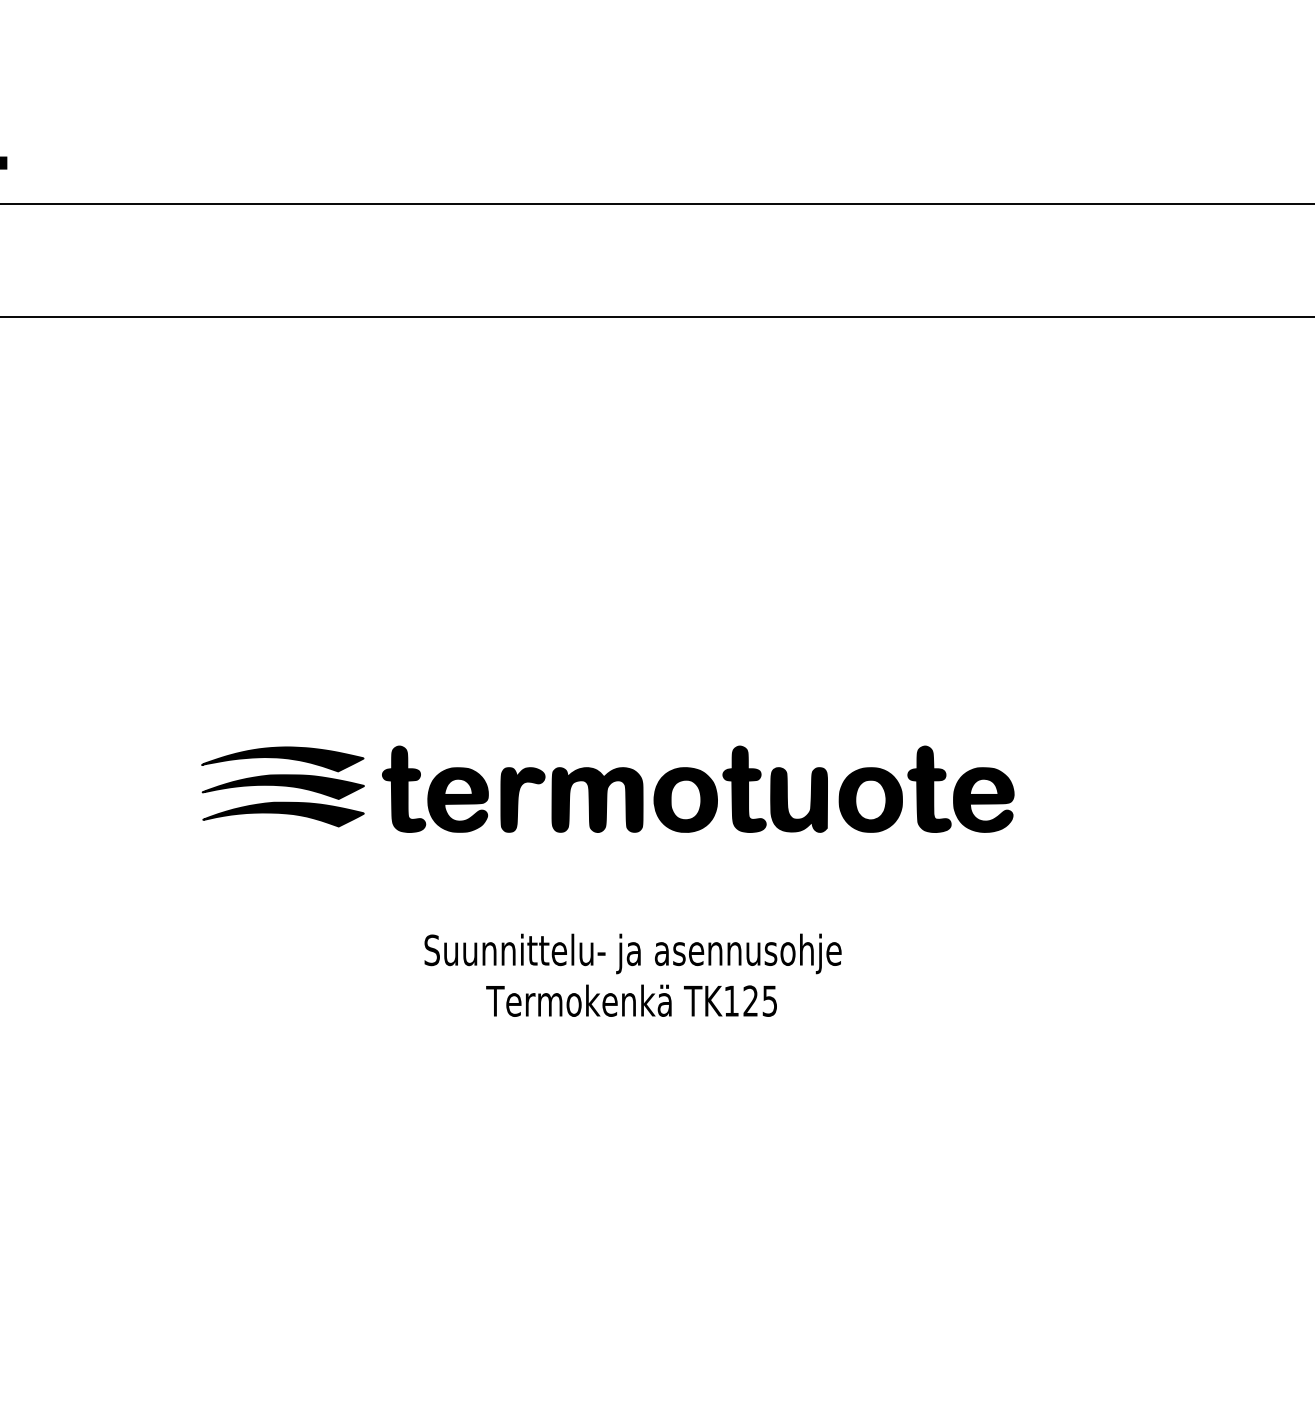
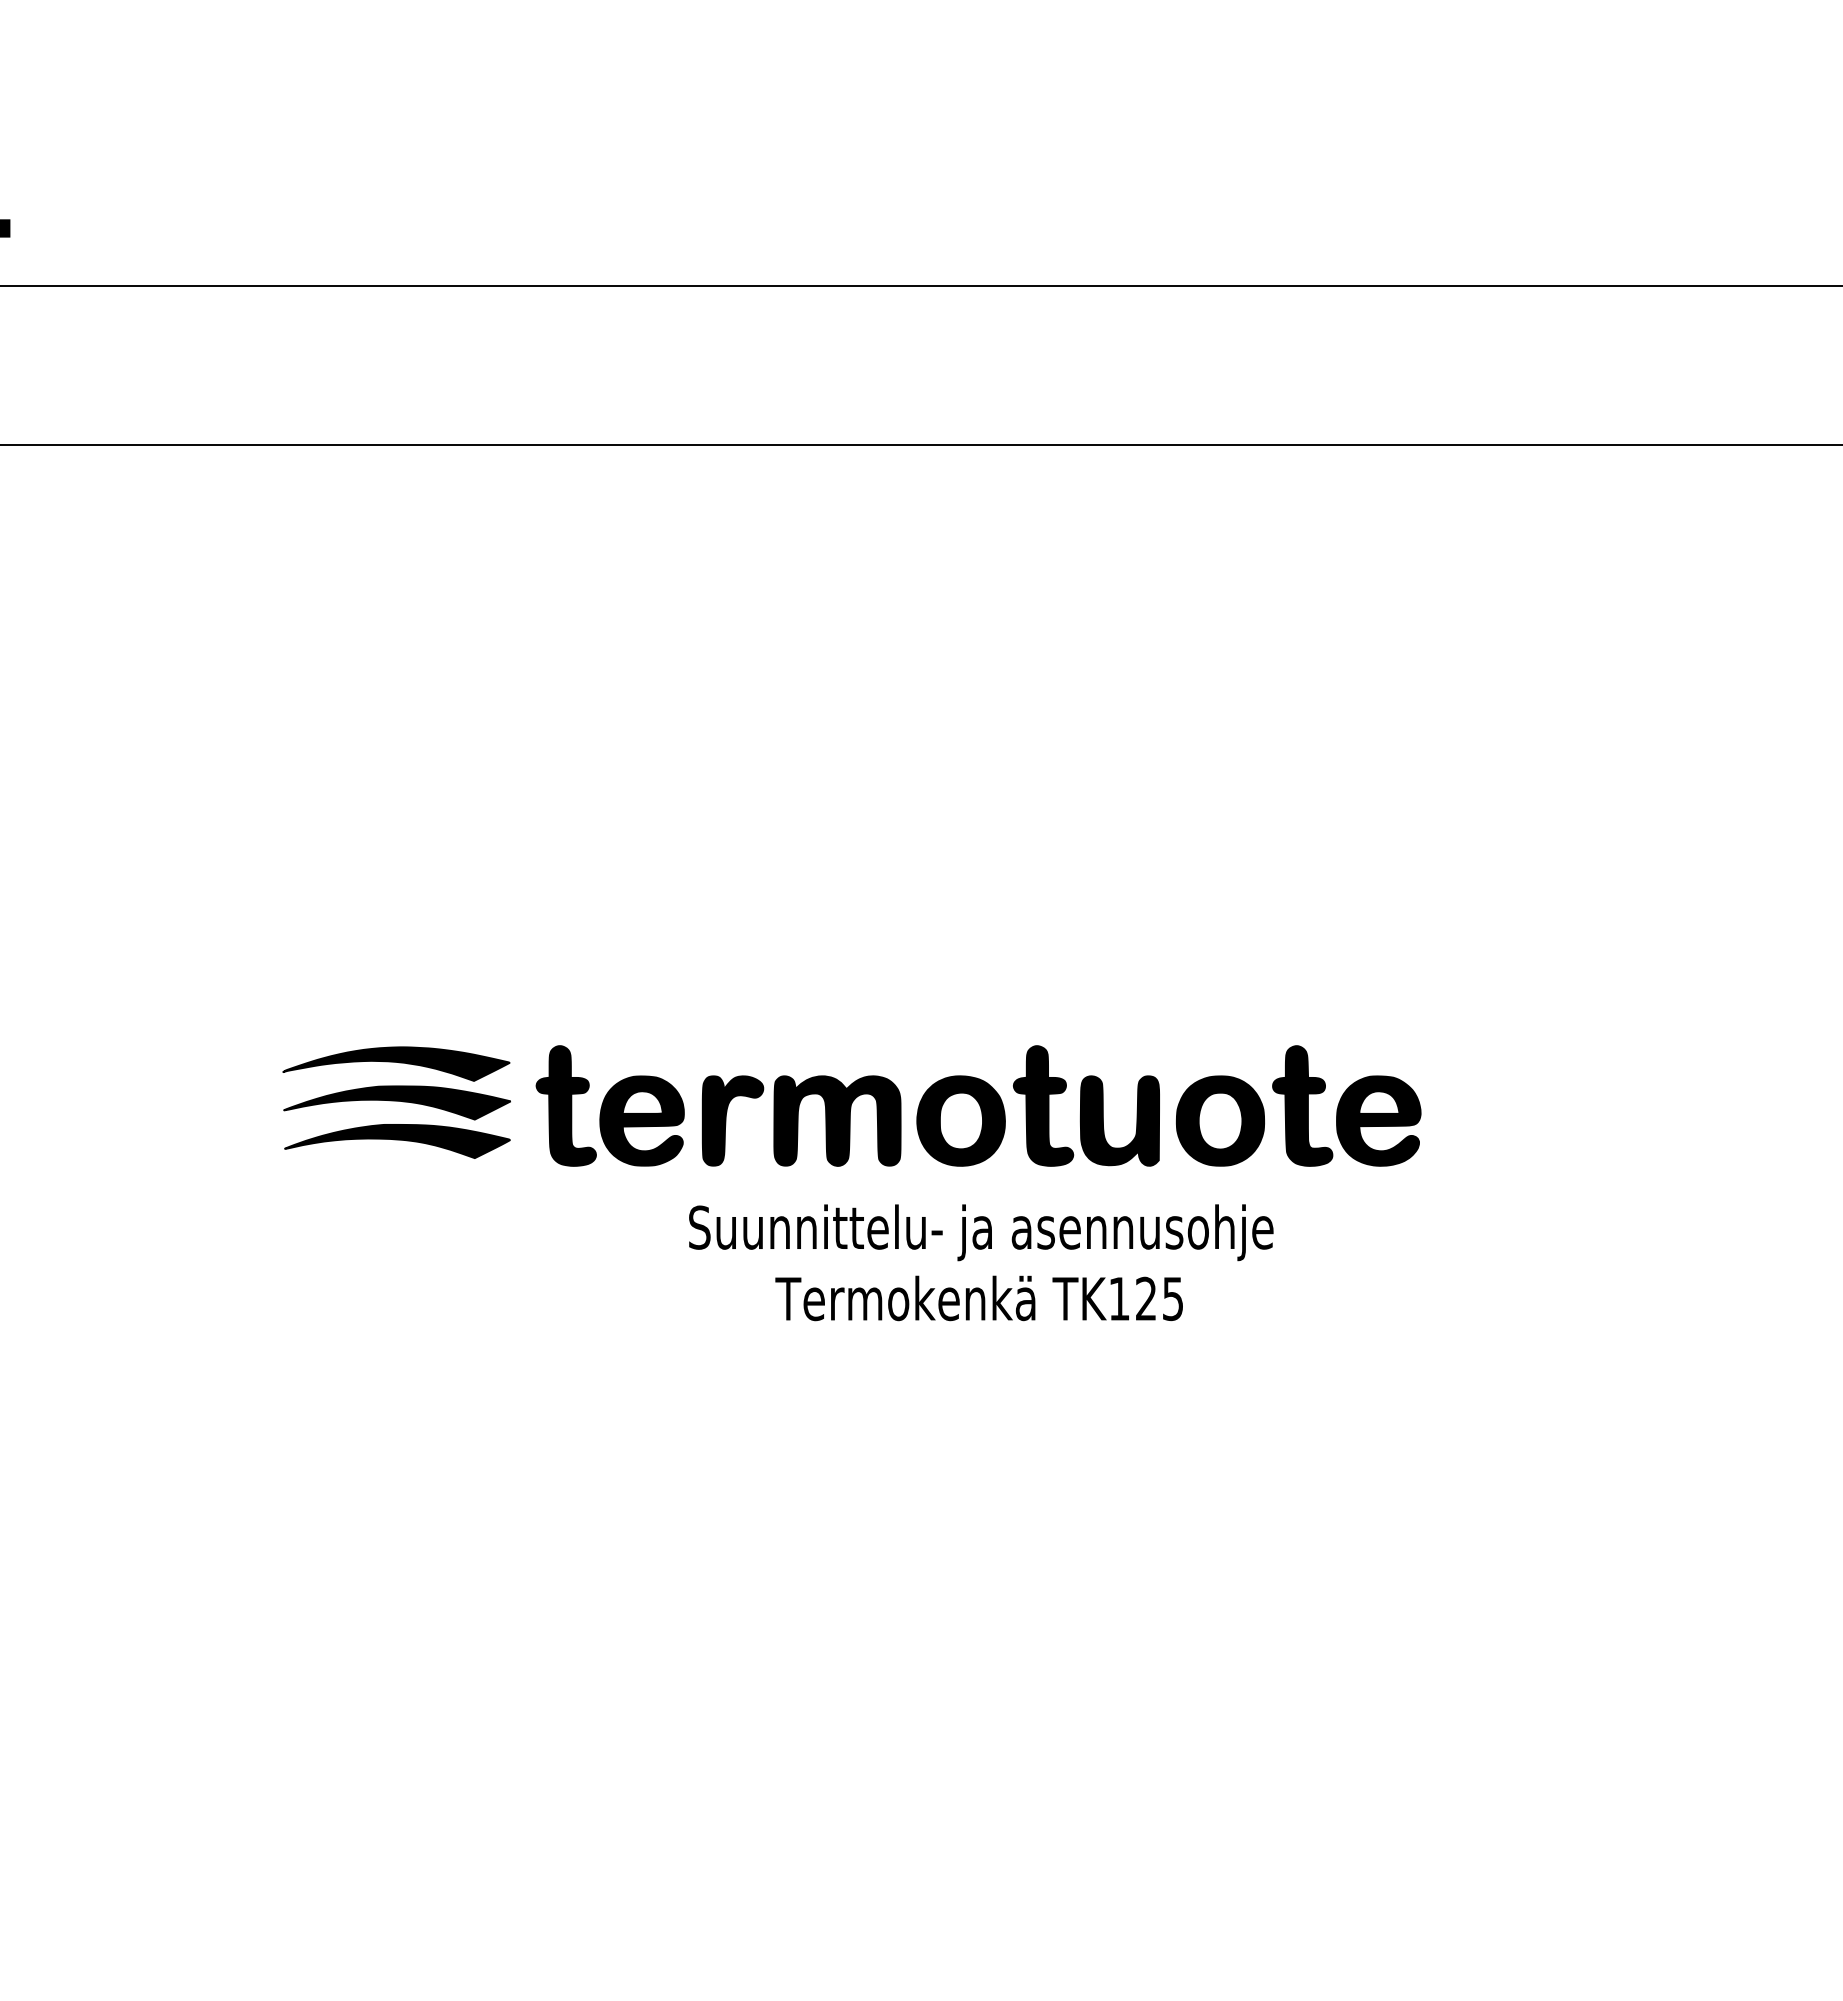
text: (633, 975) -> (981, 1262), moved

